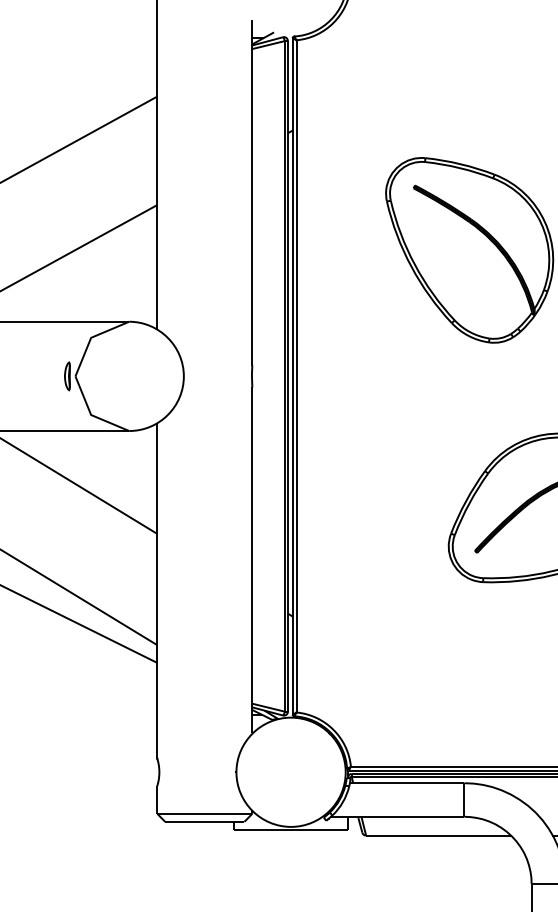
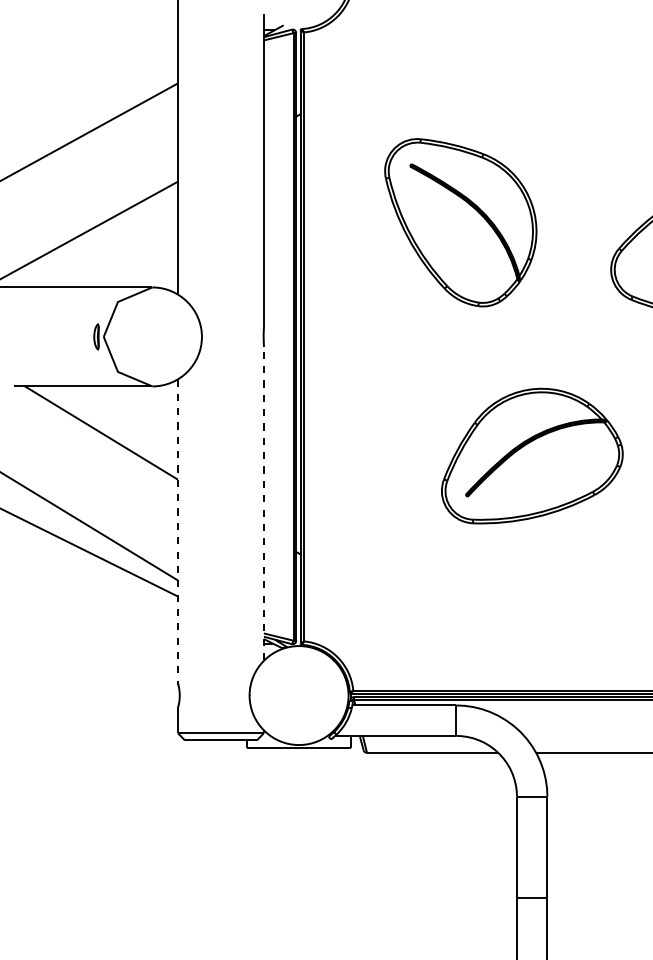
line: (251, 560) -> (263, 503), solid -> dashed
line: (156, 591) -> (177, 531), solid -> dashed

